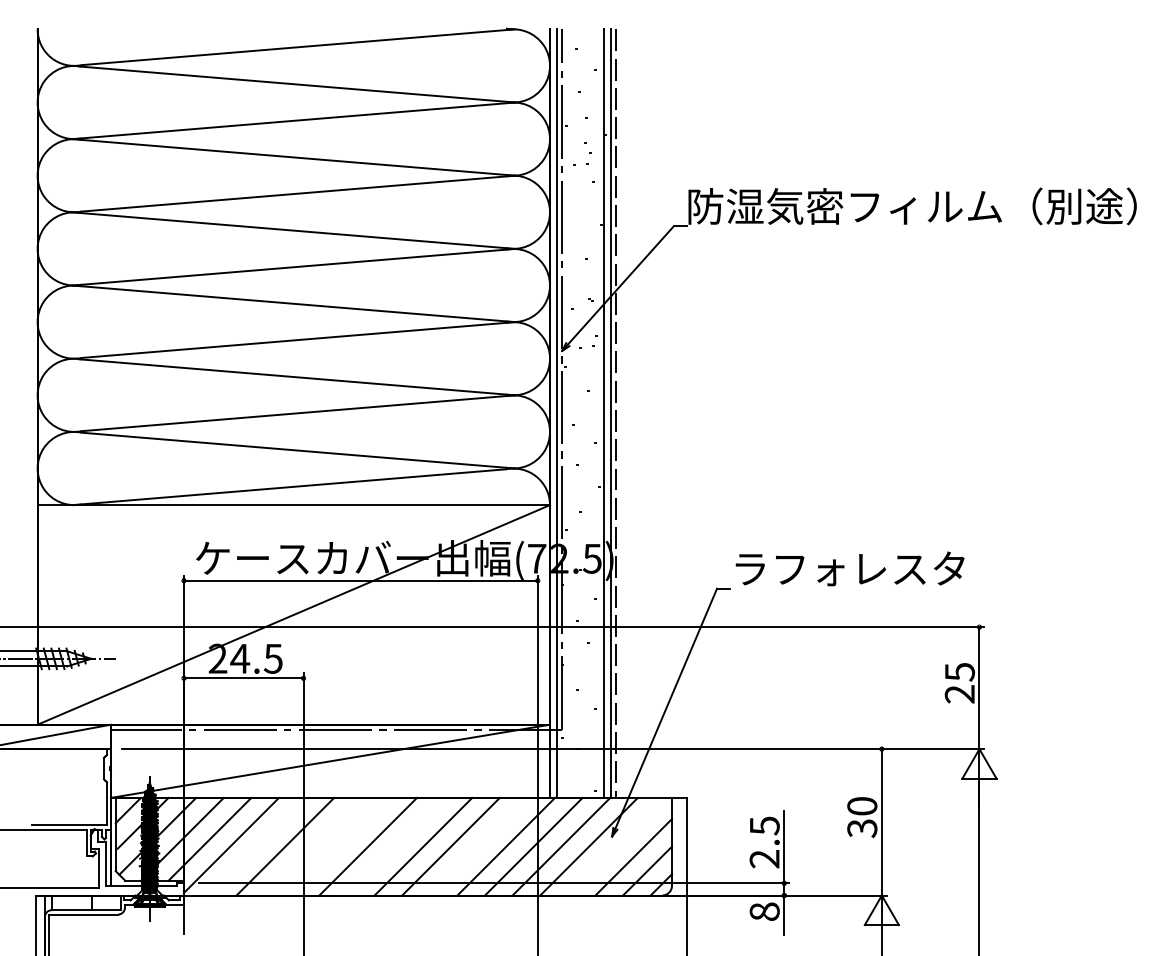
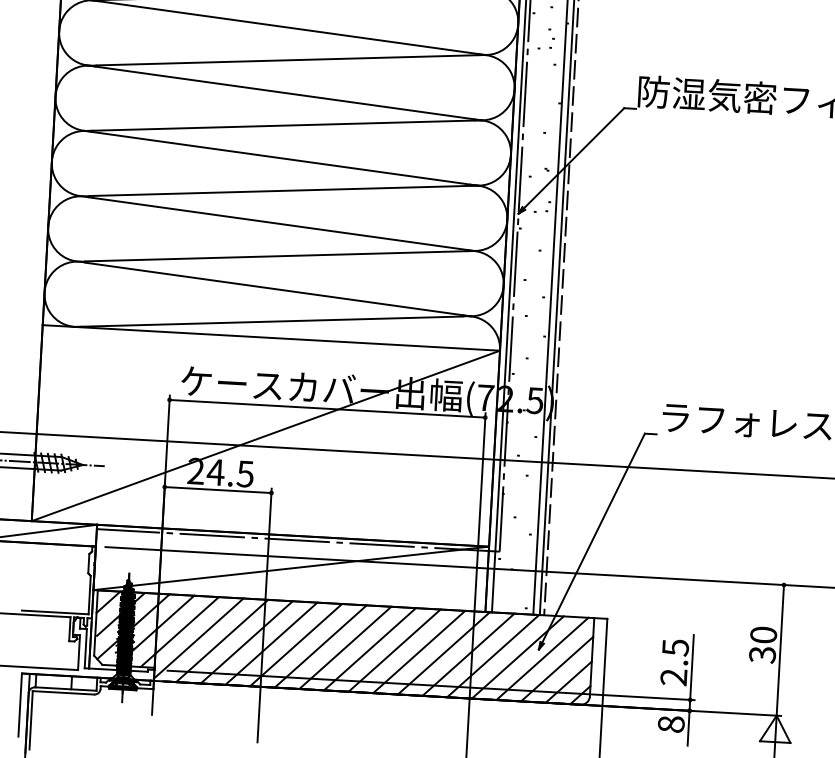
line: (257, 846) -> (221, 640), added
line: (312, 846) -> (271, 643), added
line: (340, 846) -> (296, 644), added
line: (395, 846) -> (345, 647), added
line: (478, 846) -> (419, 651), added
line: (616, 846) -> (542, 658), added

